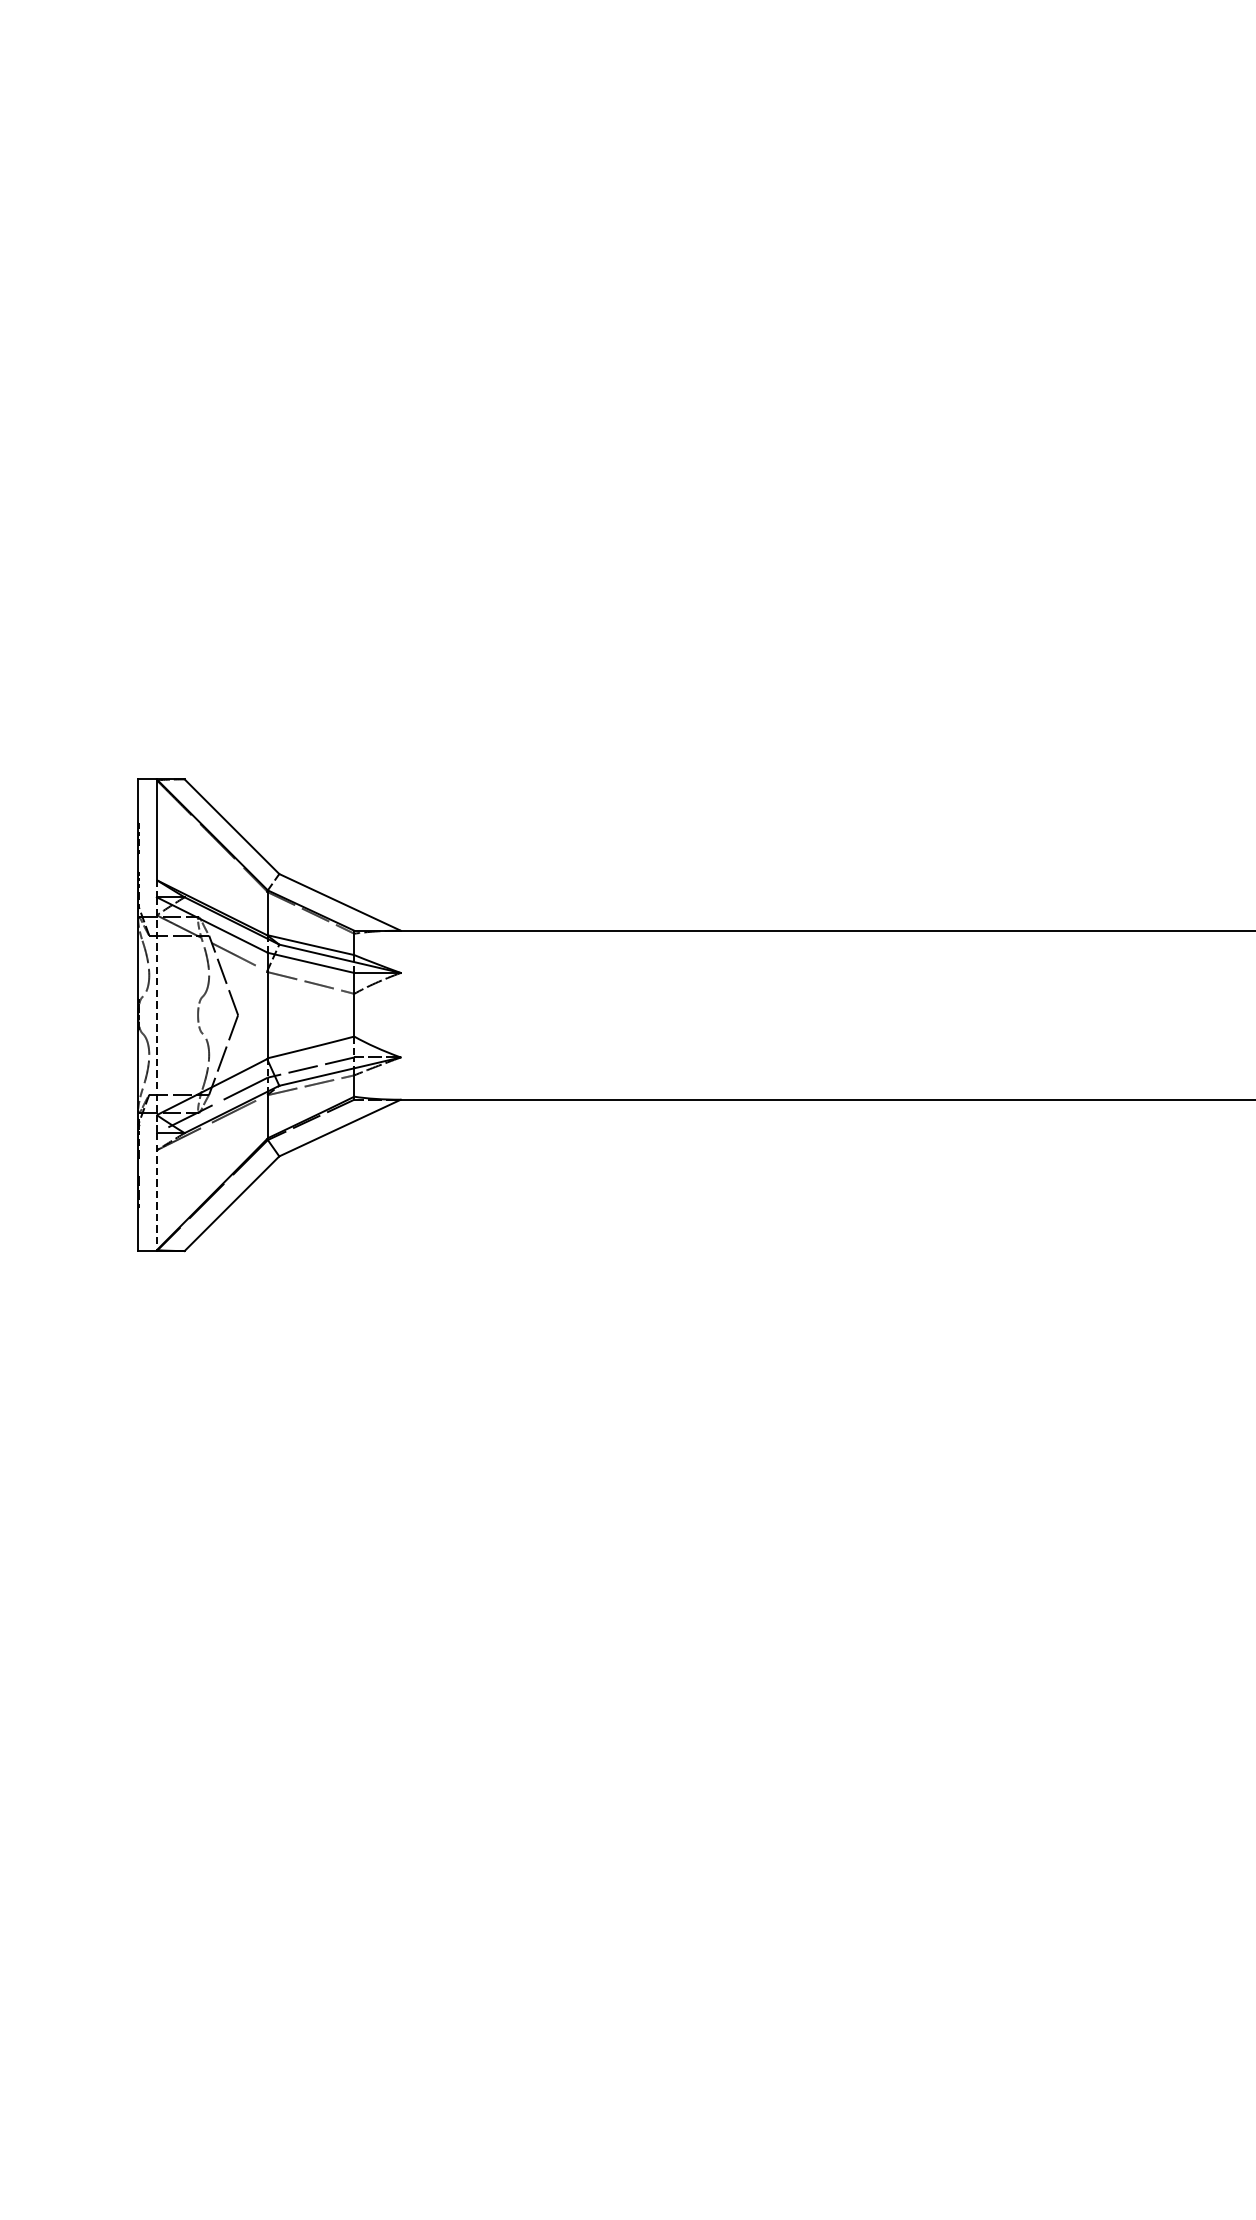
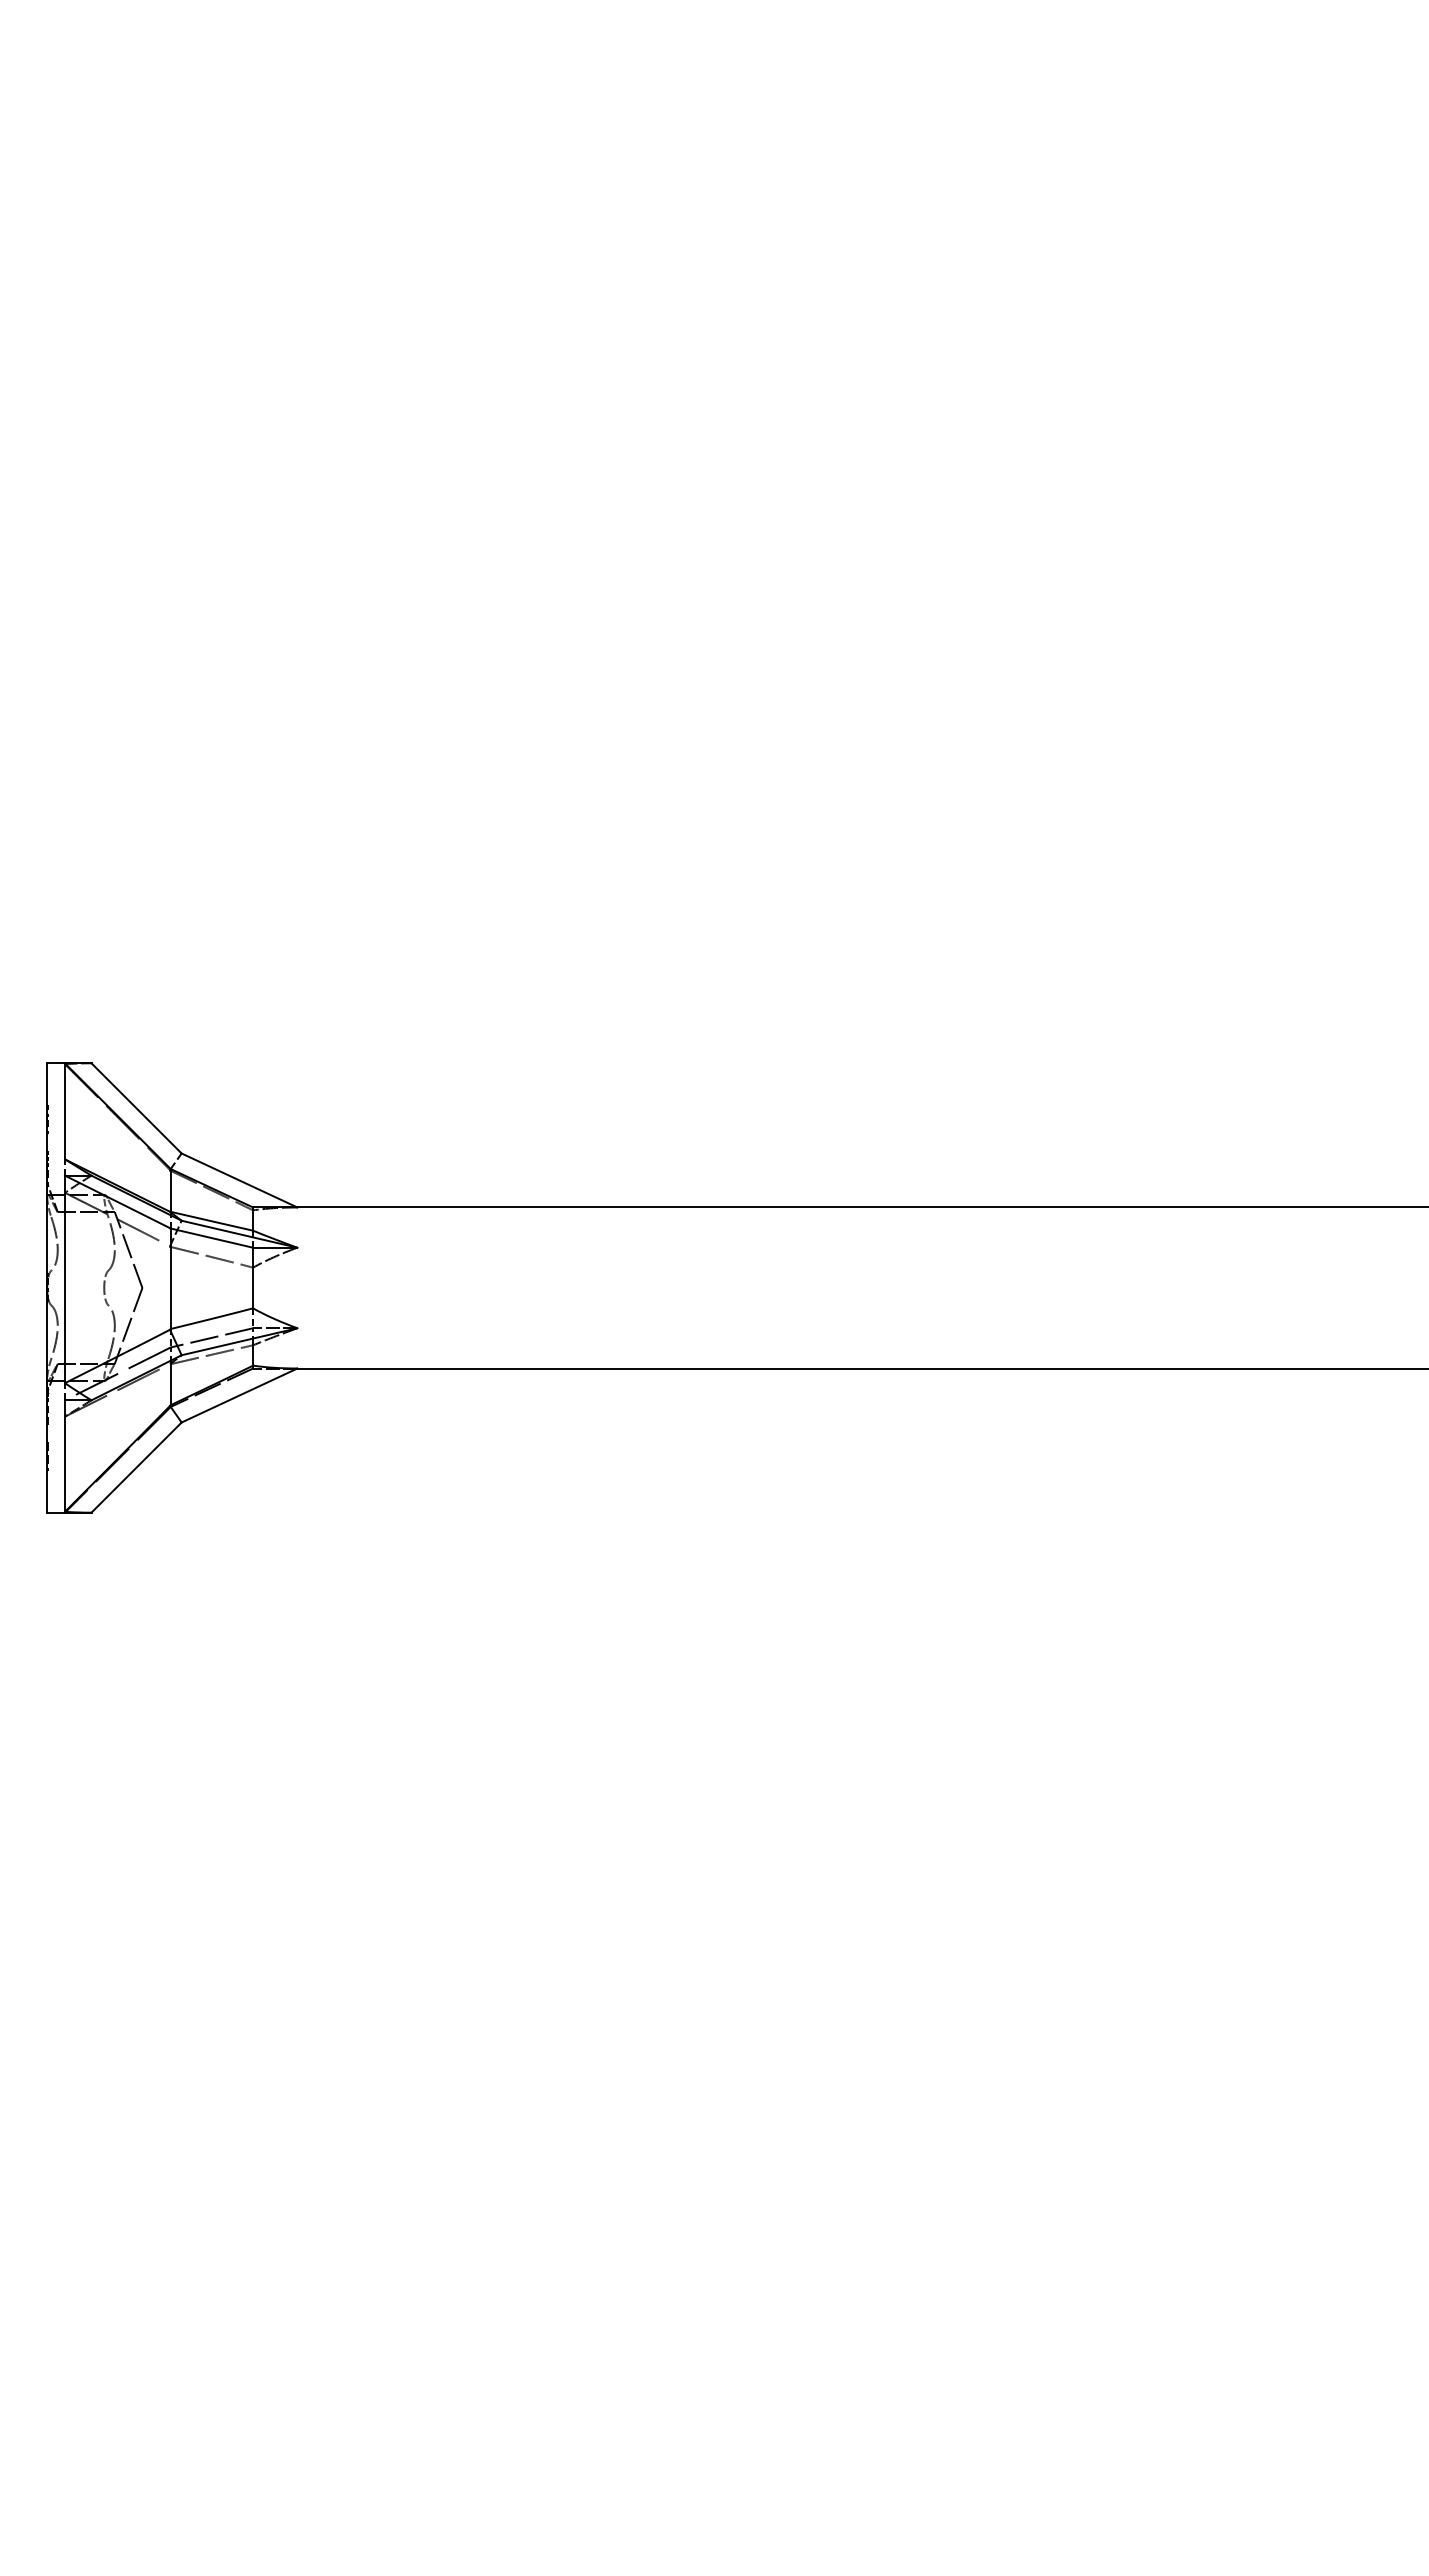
line: (156, 1006) -> (64, 1279), dashed -> solid
line: (156, 1192) -> (64, 1456), dashed -> solid

